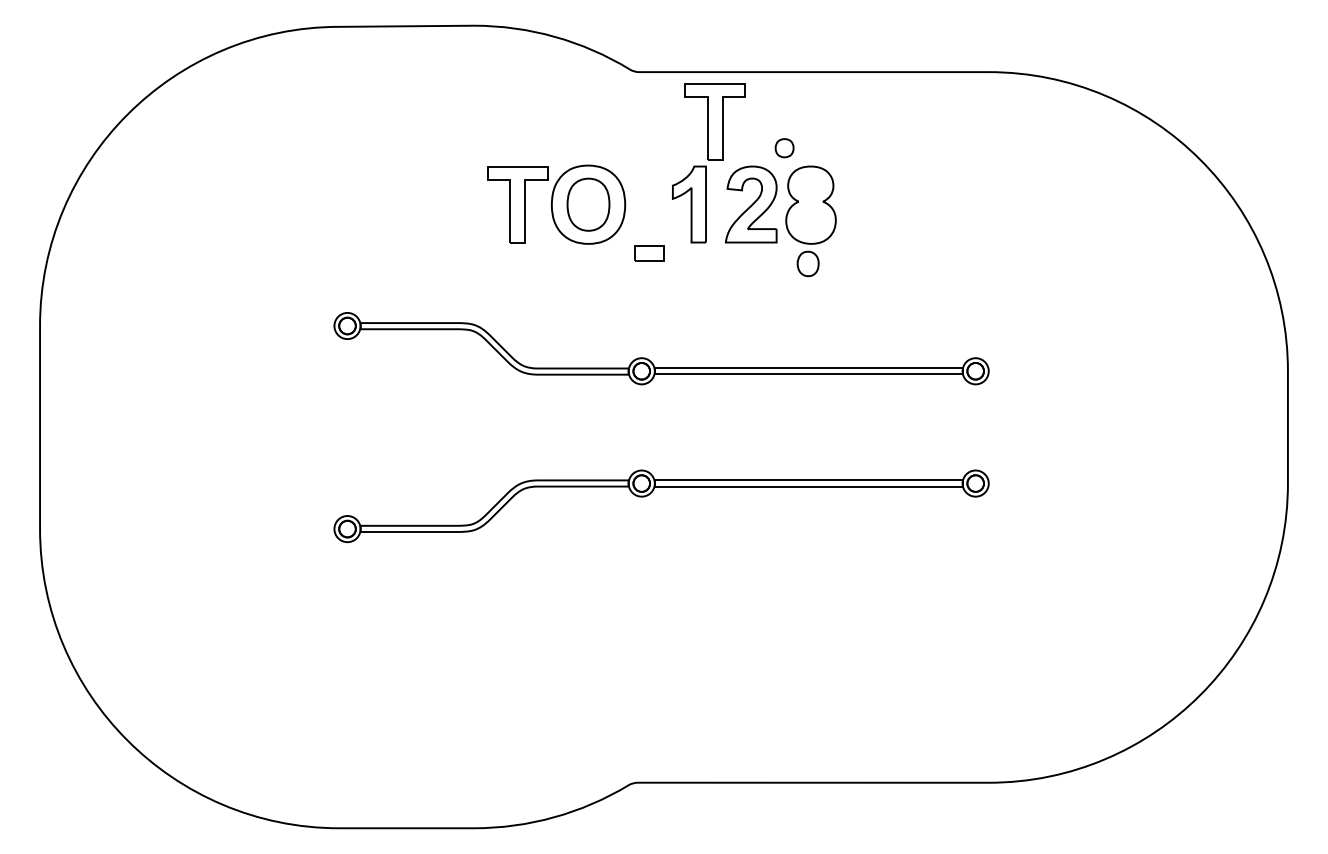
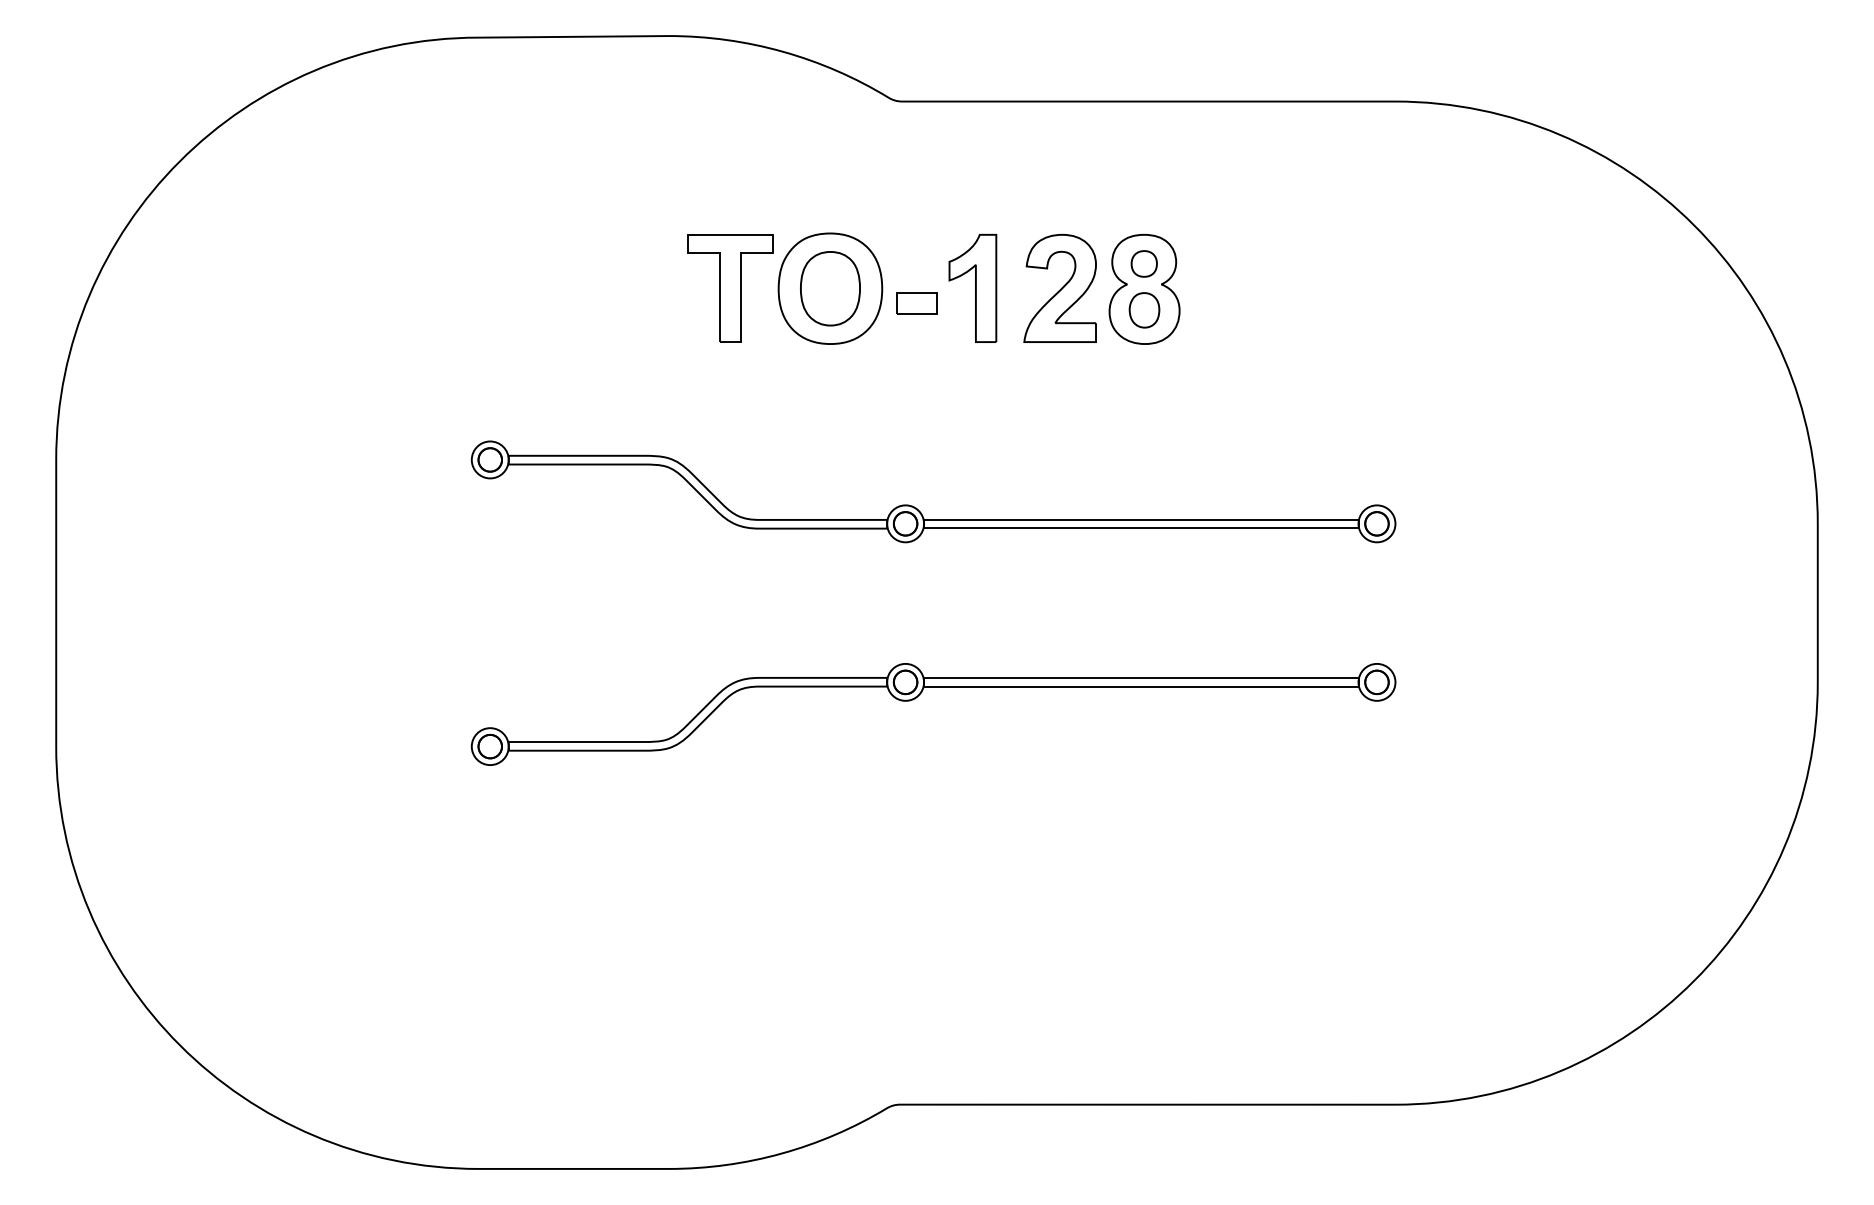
part: (715, 121) -> (1009, 171), removed
part: (784, 147) -> (1143, 263), moved
part: (649, 253) -> (916, 303), moved
part: (808, 264) -> (1144, 310), moved

